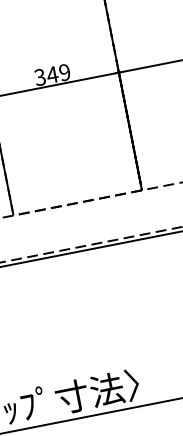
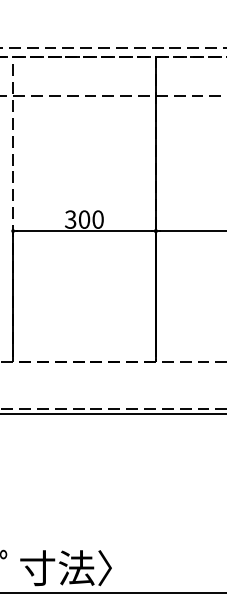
text: (57, 73) -> (90, 219), 349 -> 300

